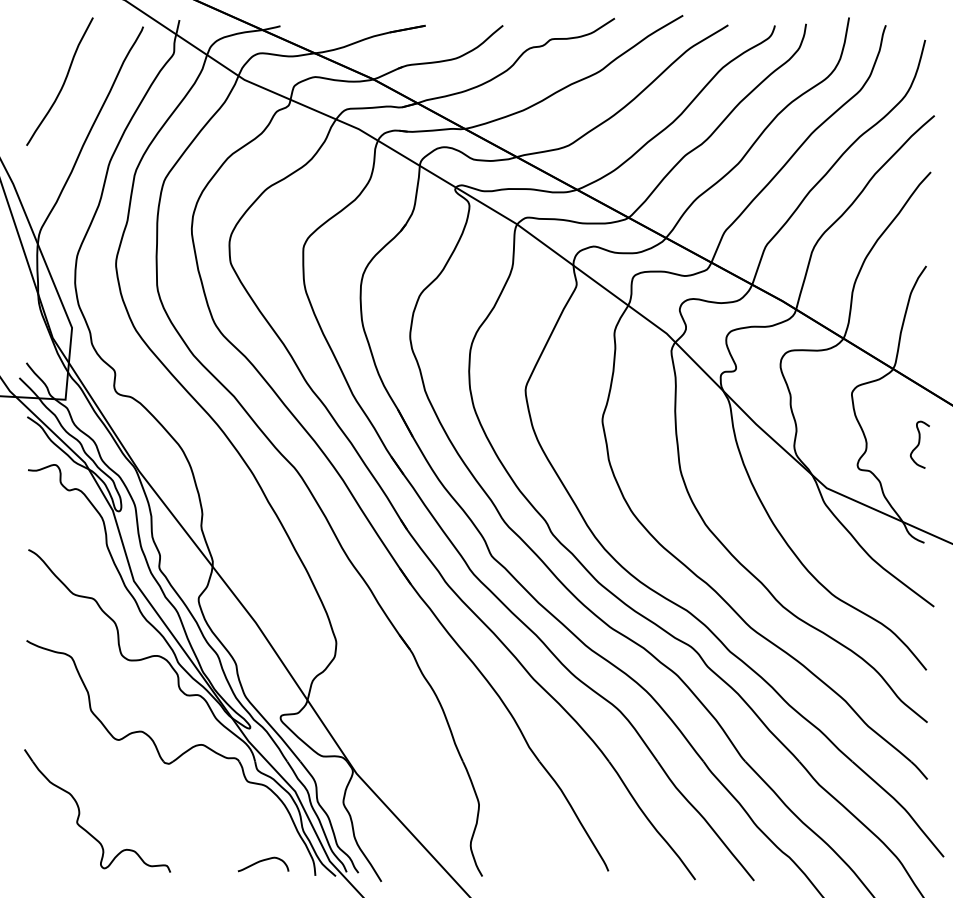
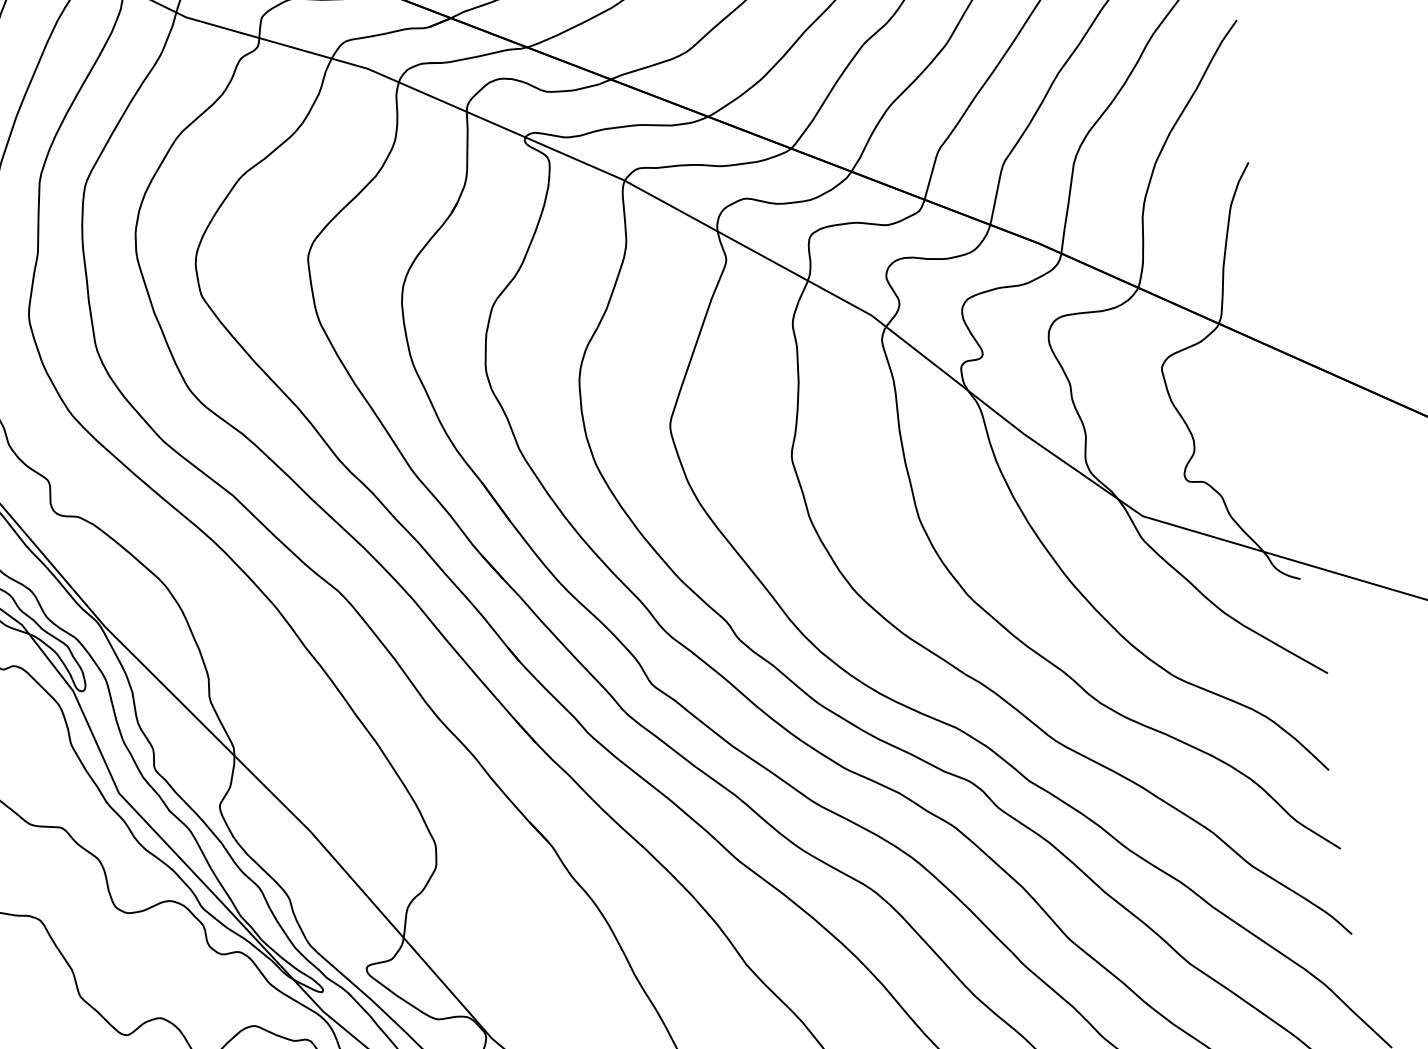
curve: (919, 444) -> (1273, 432), removed

